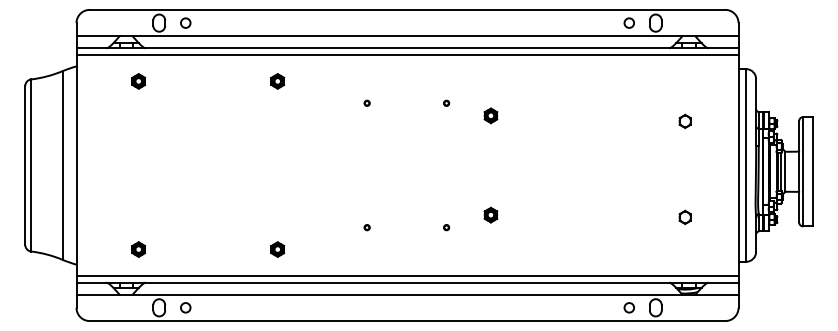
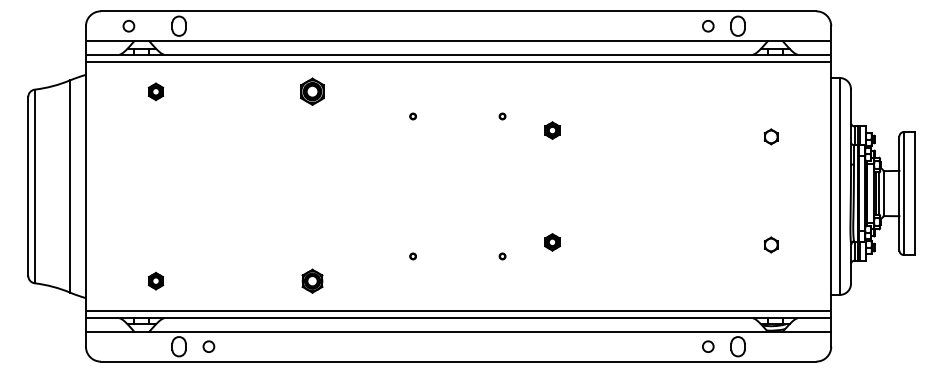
circle: (185, 23) -> (128, 26), moved
part: (277, 81) -> (312, 91), size x1.6
part: (277, 249) -> (312, 280), size x1.4

